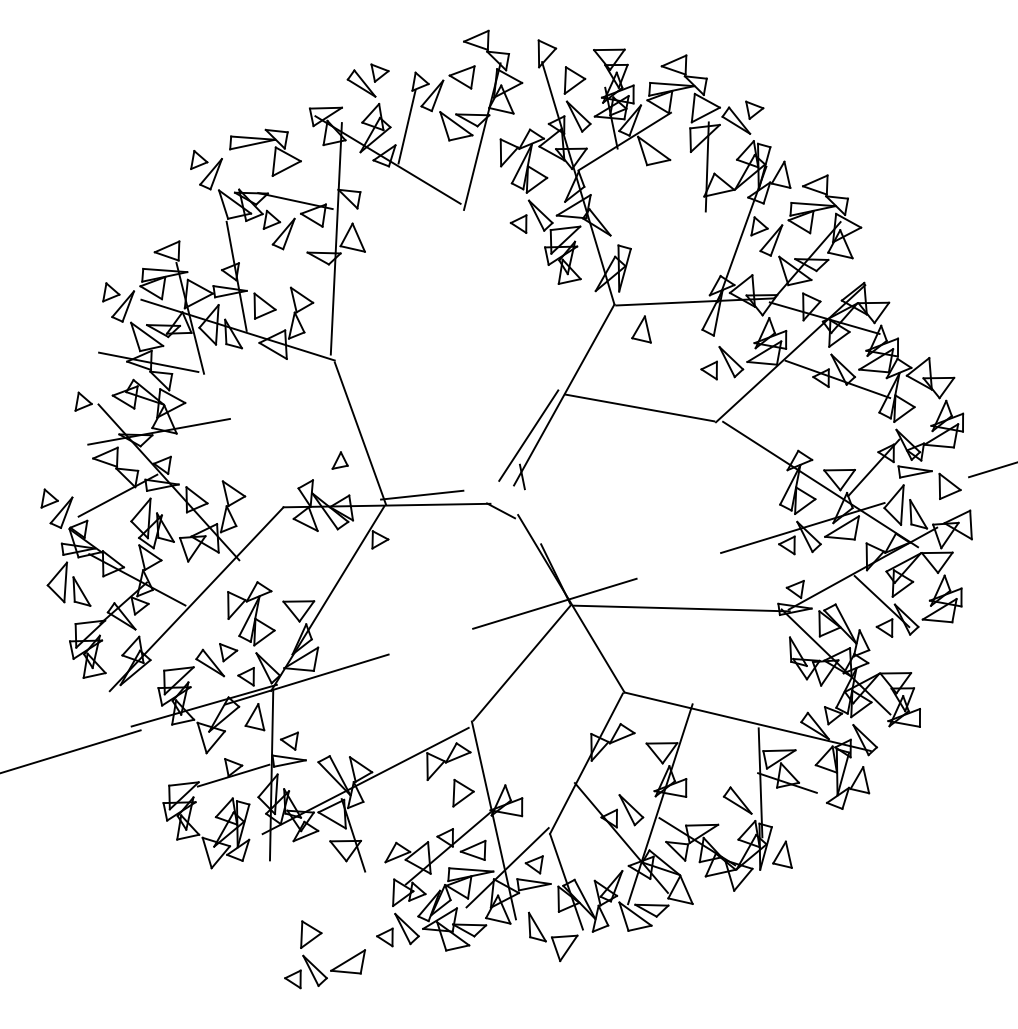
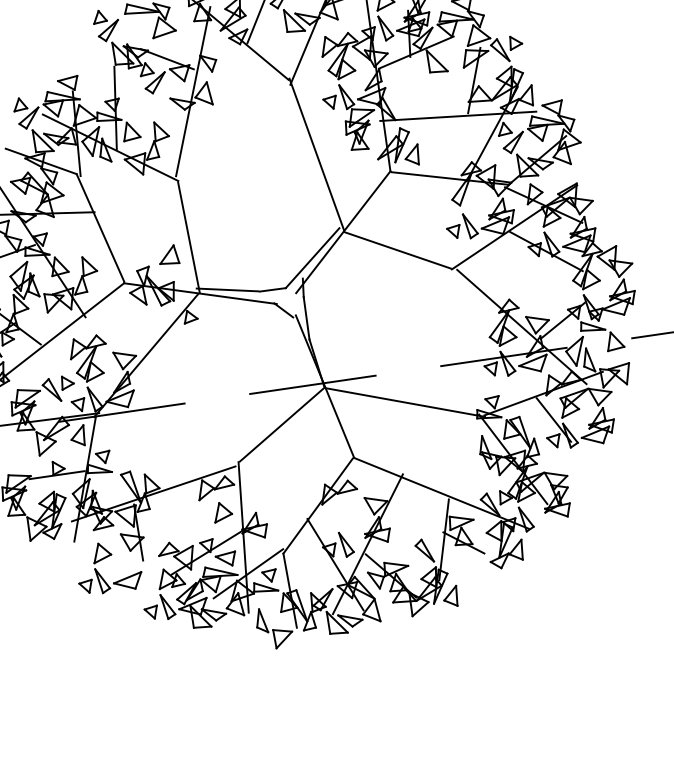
line: (692, 217) -> (457, 116), added
line: (512, 297) -> (316, 154), added
part: (641, 329) -> (413, 153), moved
line: (240, 438) -> (100, 227), added
part: (339, 460) -> (170, 255), size x1.67
line: (482, 485) -> (272, 289), added
line: (532, 516) -> (306, 318), added
part: (313, 964) -> (101, 576), moved

